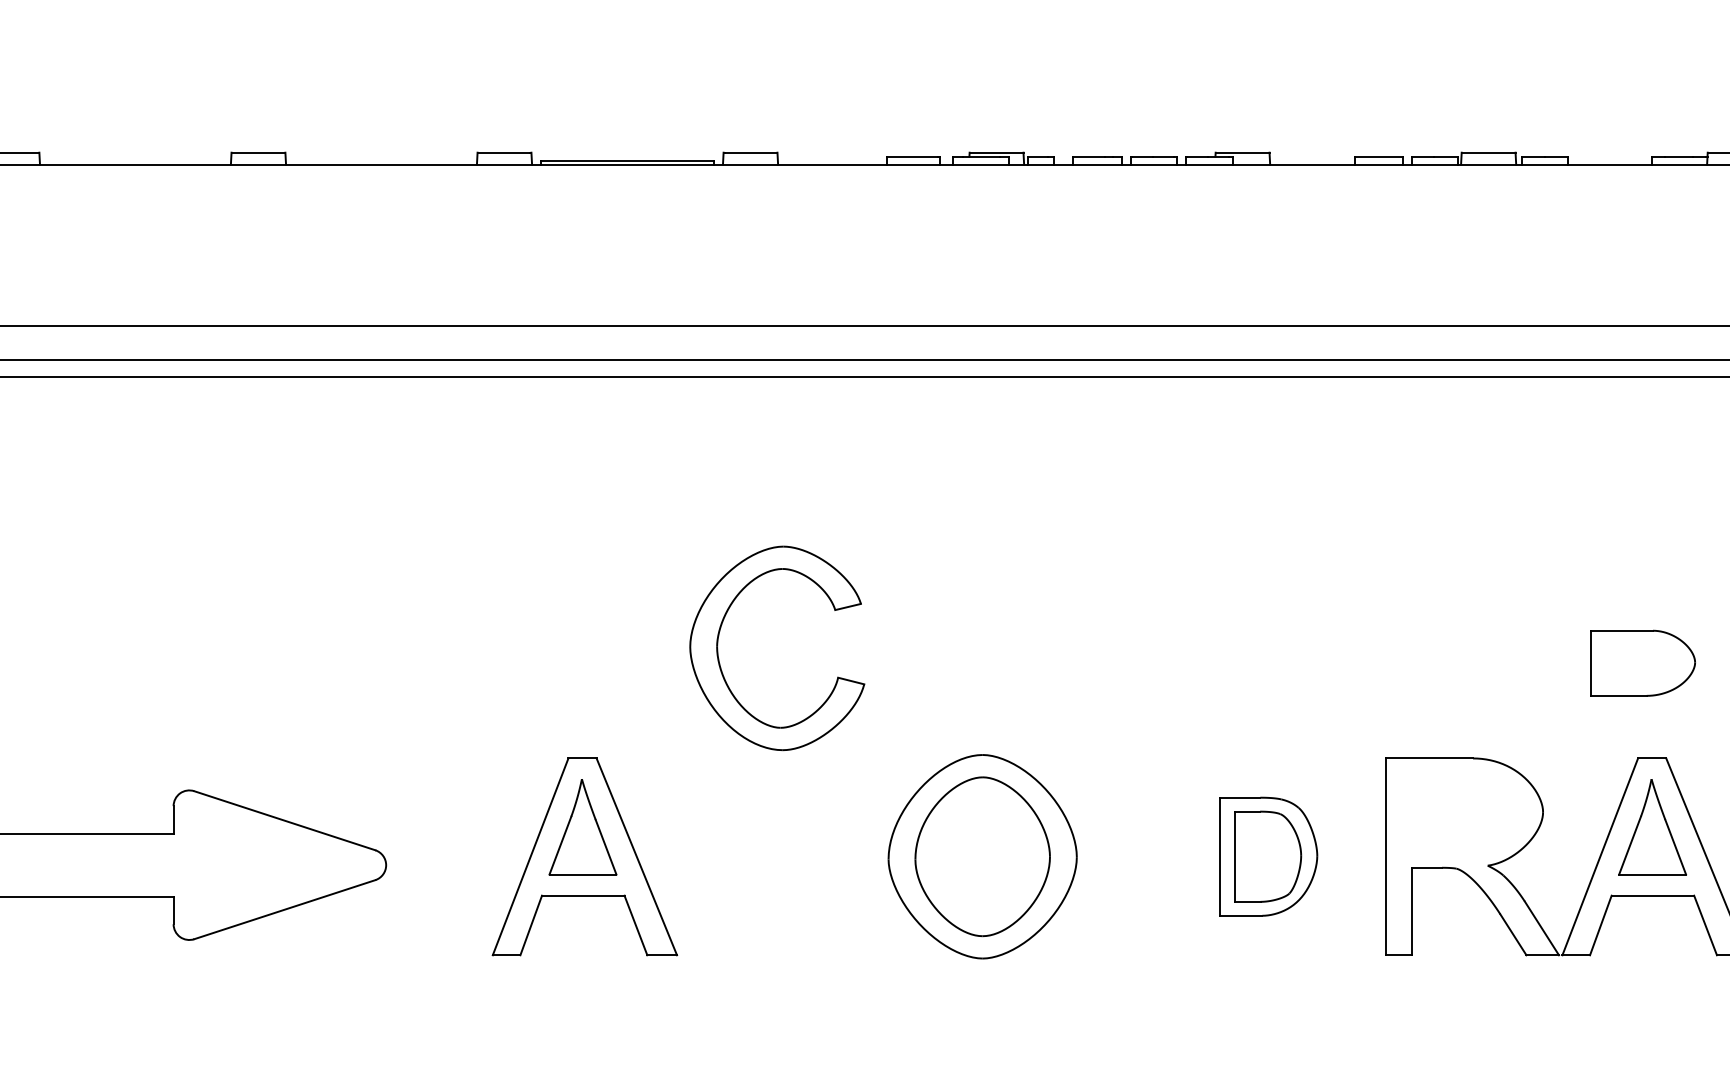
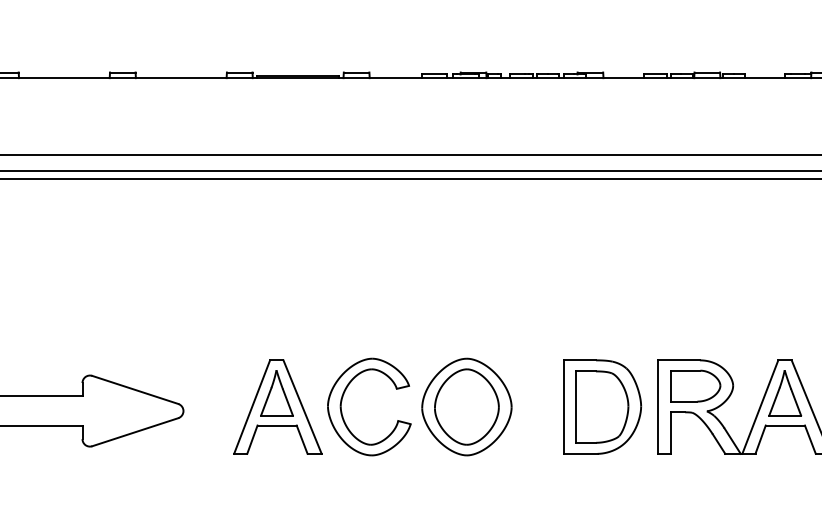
part: (720, 636) -> (342, 401), moved
part: (1642, 661) -> (695, 385), moved
part: (1268, 855) -> (602, 406), size x1.67

